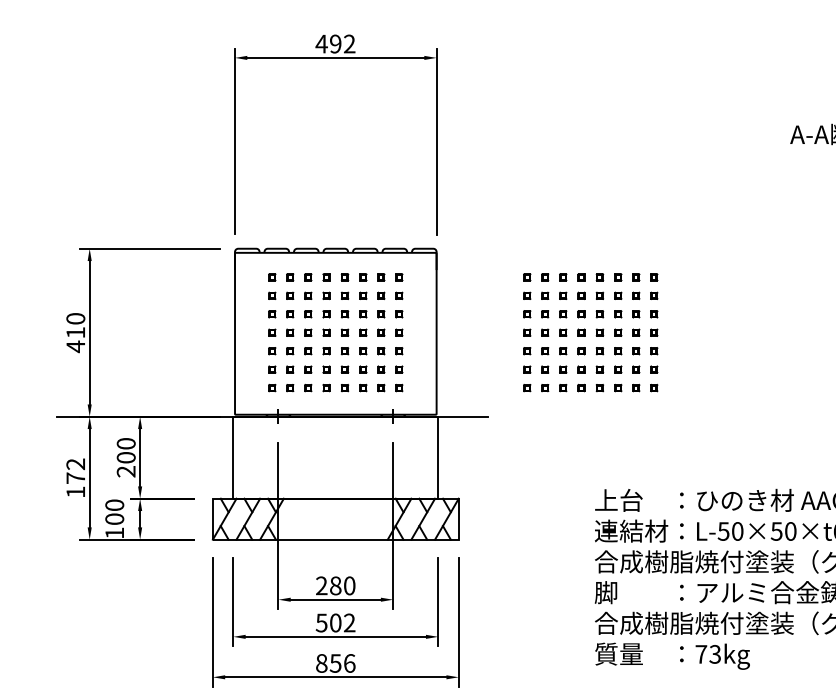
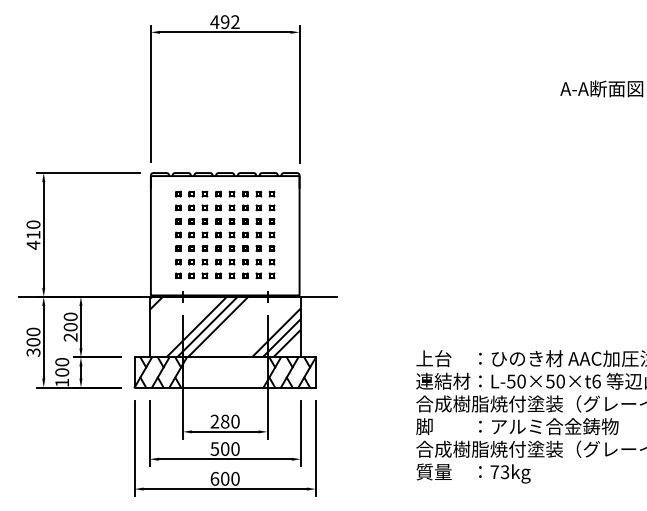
part: (591, 332) -> (413, 234), removed
hatch: (334, 456) -> (224, 326), added
text: (75, 477) -> (33, 341), 172 -> 300
text: (349, 622) -> (235, 448), 502 -> 500
text: (334, 662) -> (224, 478), 856 -> 600

